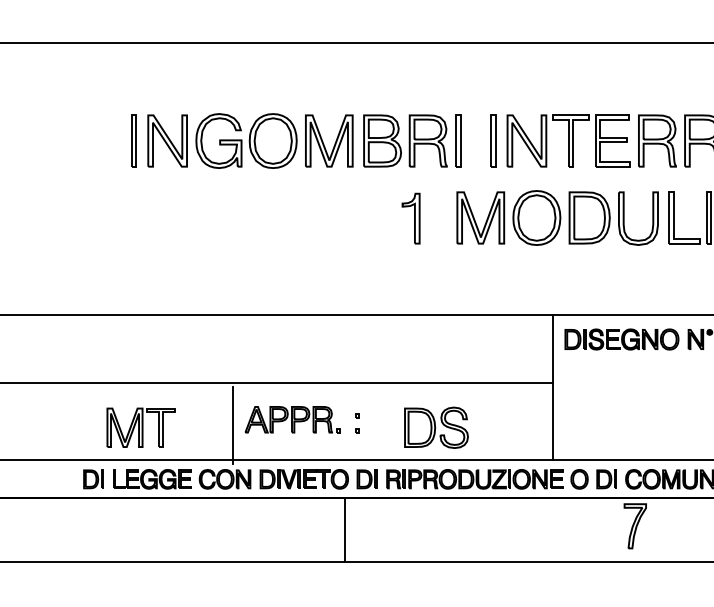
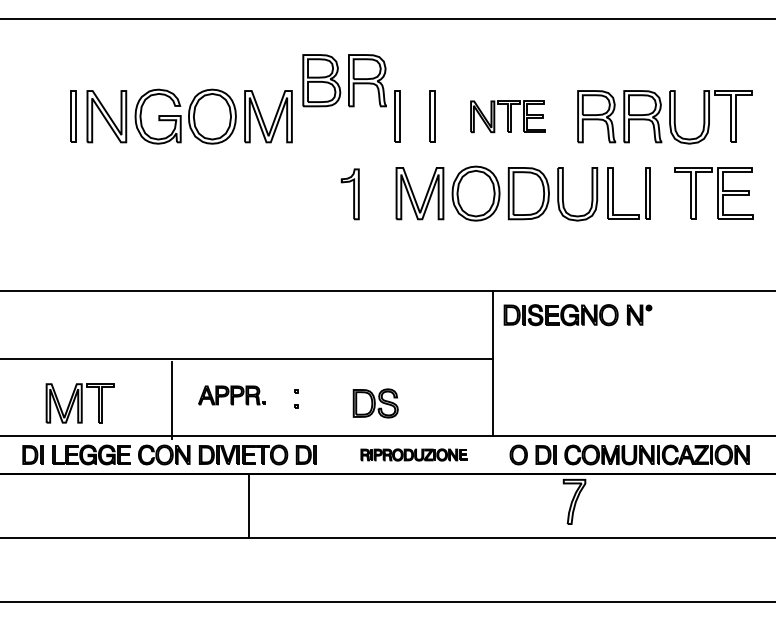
part: (405, 140) -> (344, 80), moved
part: (568, 140) -> (507, 116), size x0.6
part: (292, 419) -> (231, 395), size x0.7
part: (436, 427) -> (375, 403), size x0.7
part: (474, 478) -> (413, 454), size x0.6
line: (345, 530) -> (249, 506), moved

